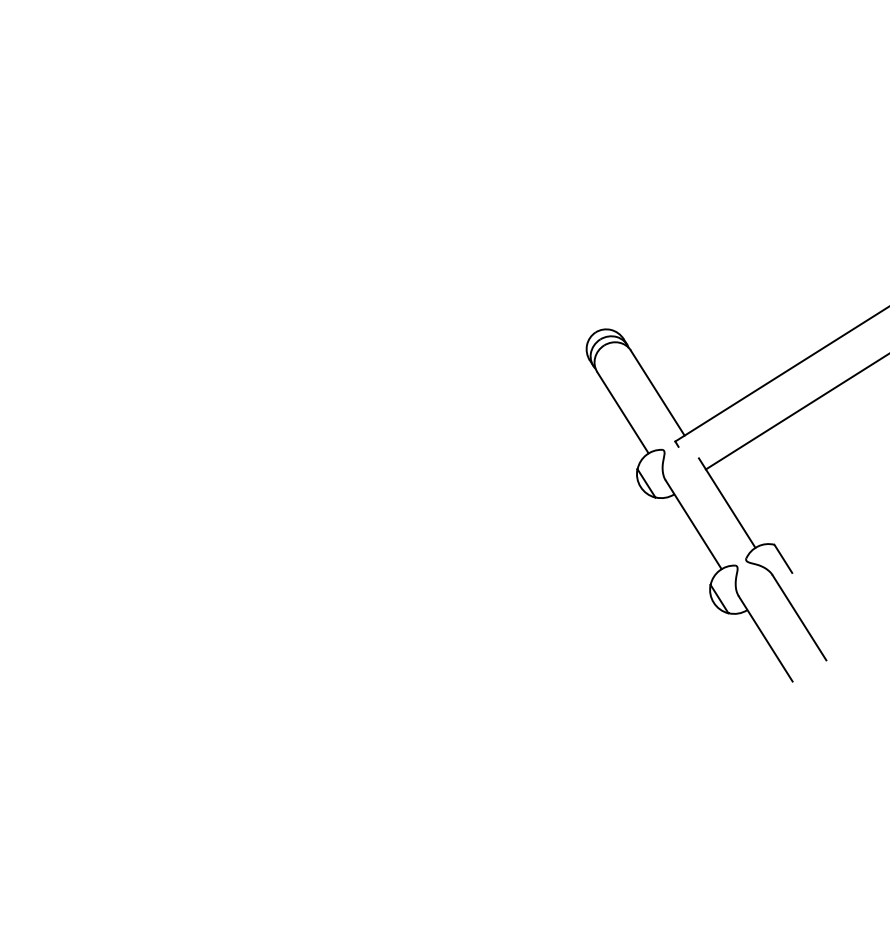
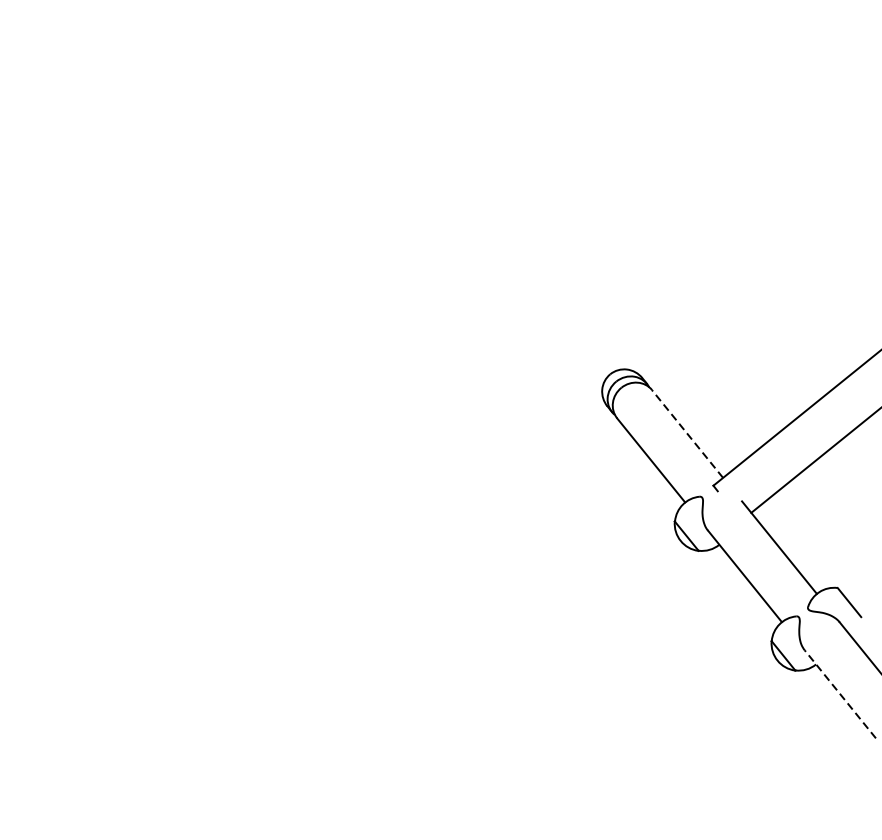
line: (657, 392) -> (687, 433), solid -> dashed
line: (765, 638) -> (840, 693), solid -> dashed

